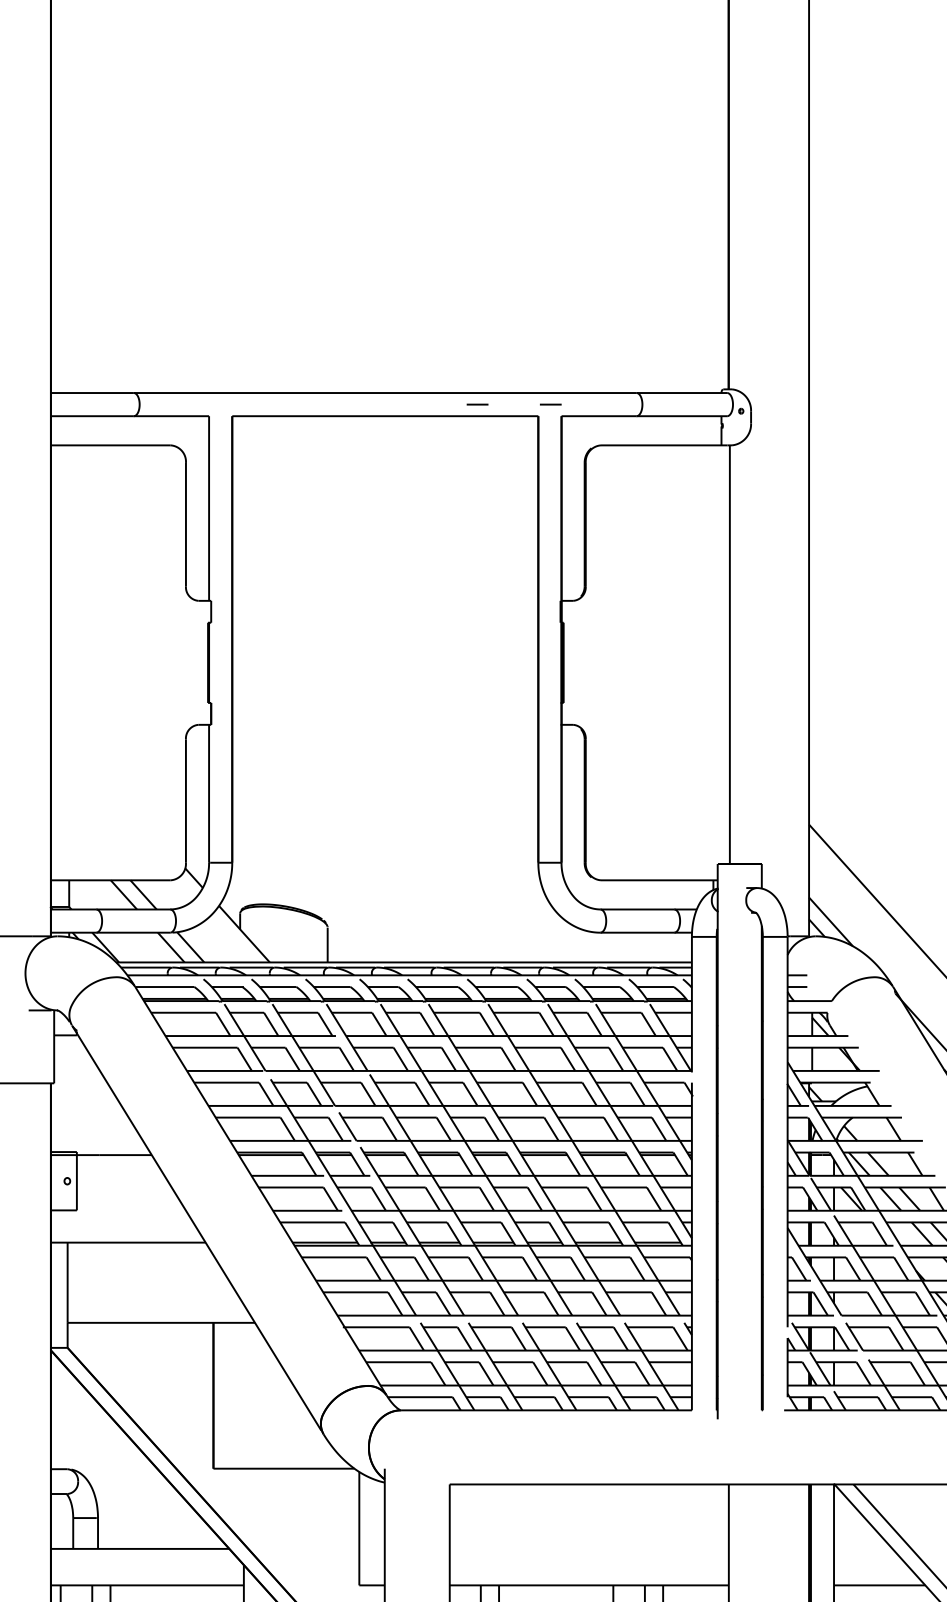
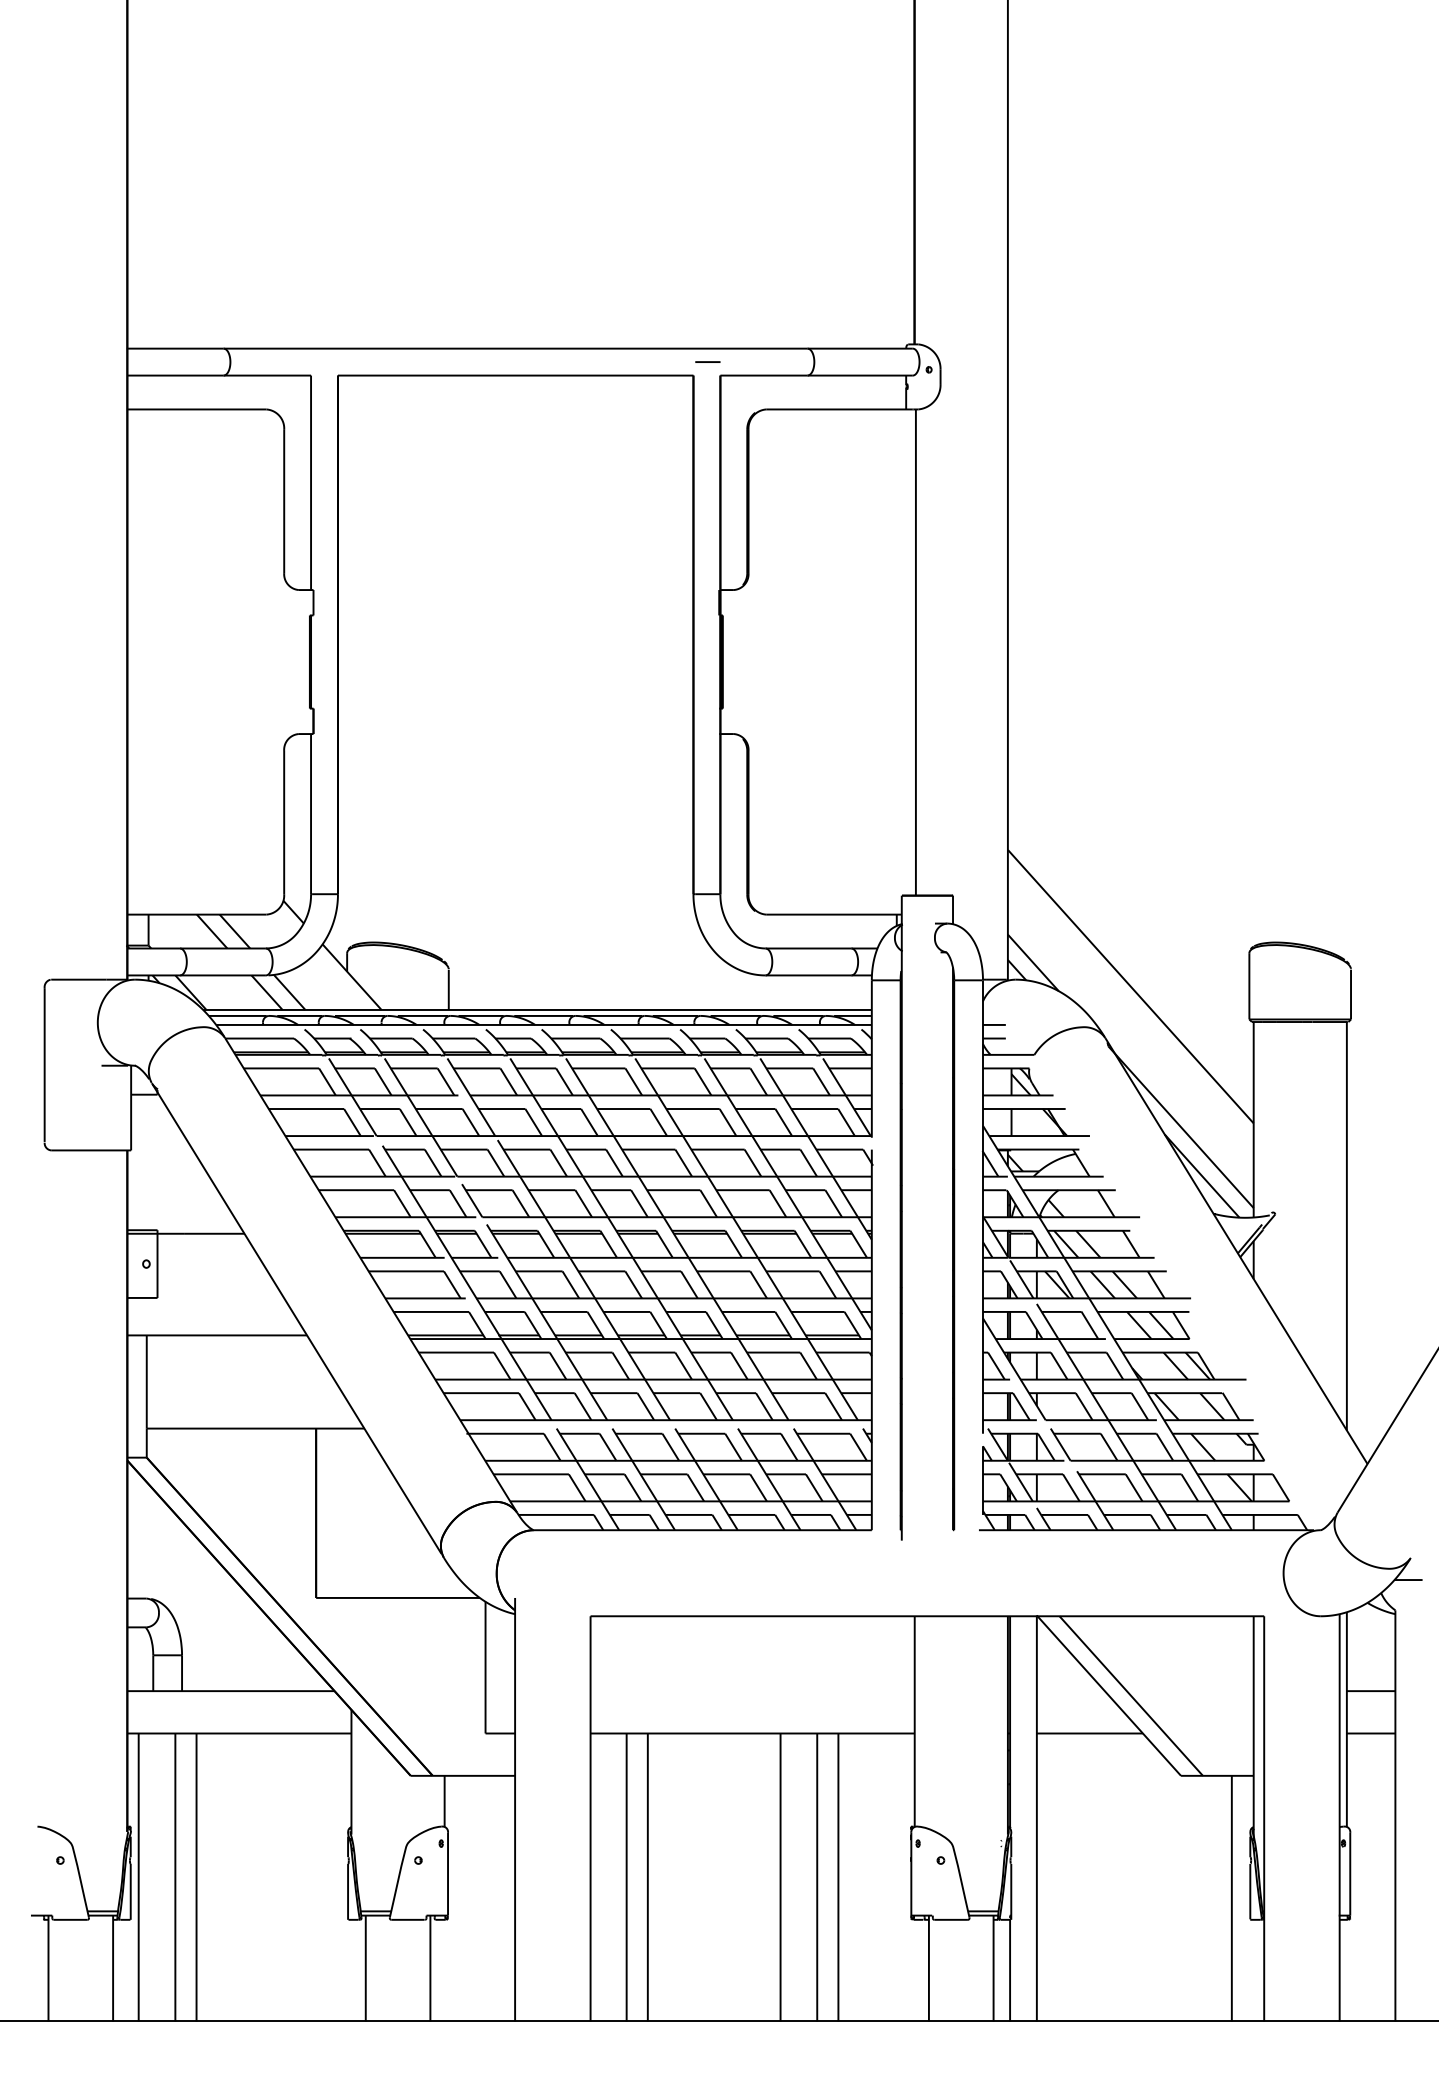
line: (477, 404) -> (622, 361), removed

